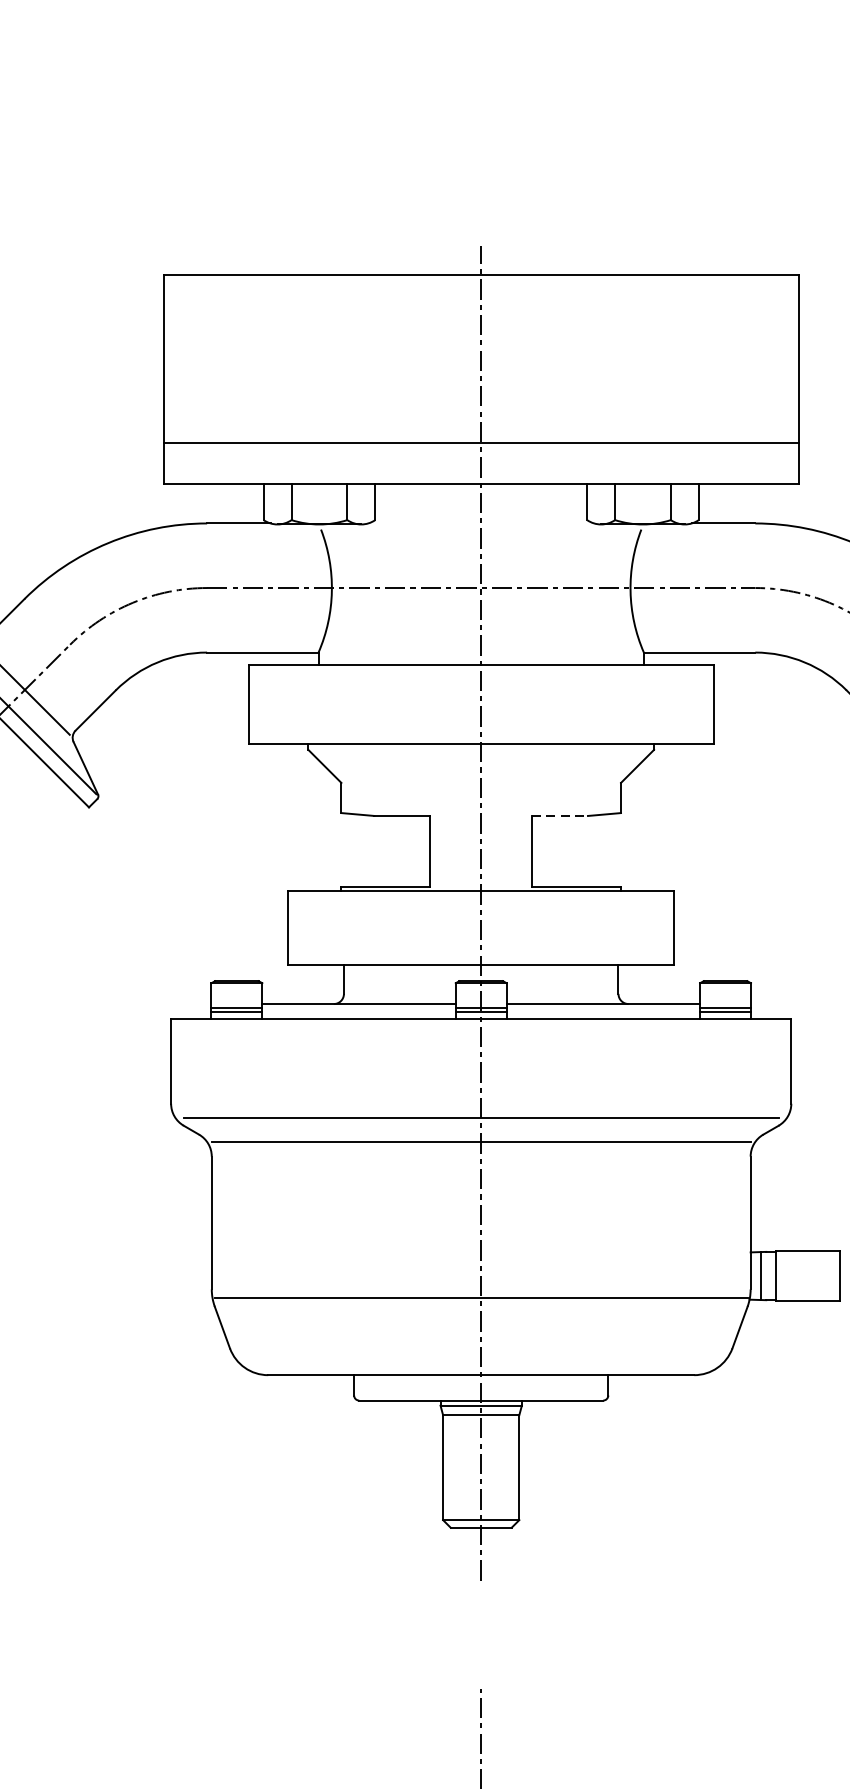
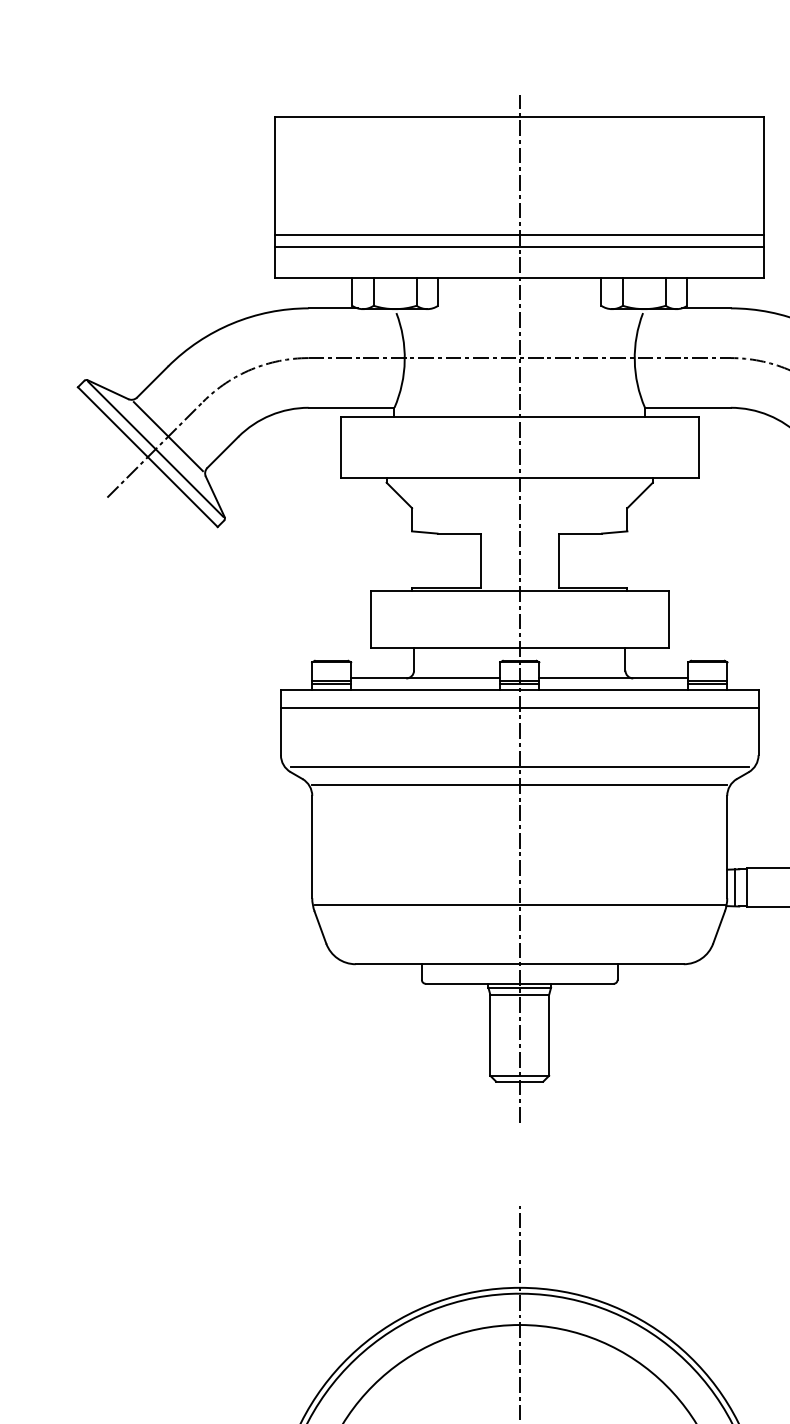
line: (480, 427) -> (519, 234), added
line: (560, 815) -> (580, 533), dashed -> solid
line: (480, 1041) -> (519, 707), added

